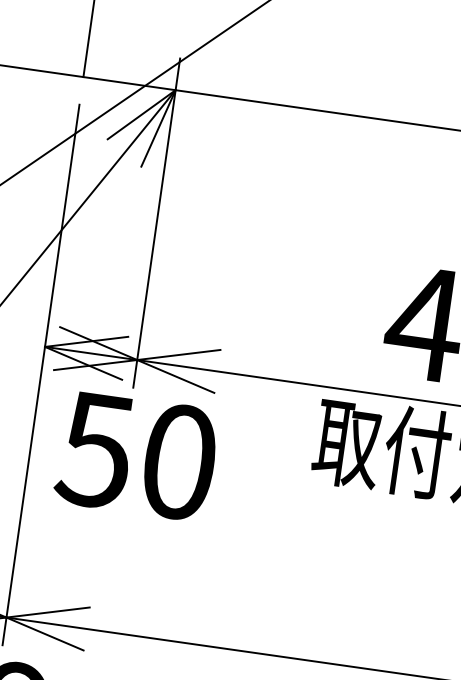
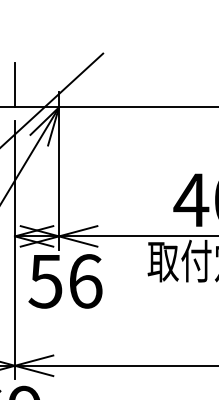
text: (179, 462) -> (85, 281), 50 -> 56

